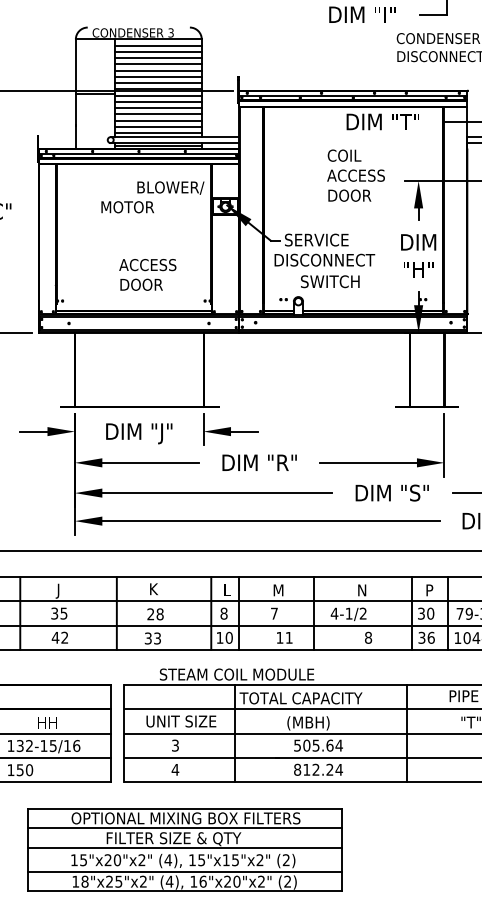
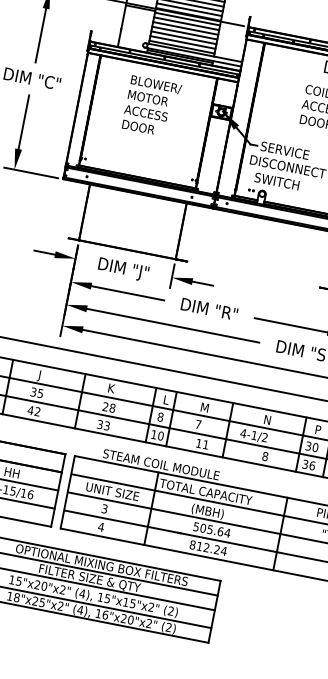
text: (170, 187) -> (156, 84), moved
text: (147, 274) -> (144, 120), moved
text: (330, 281) -> (277, 181), moved

